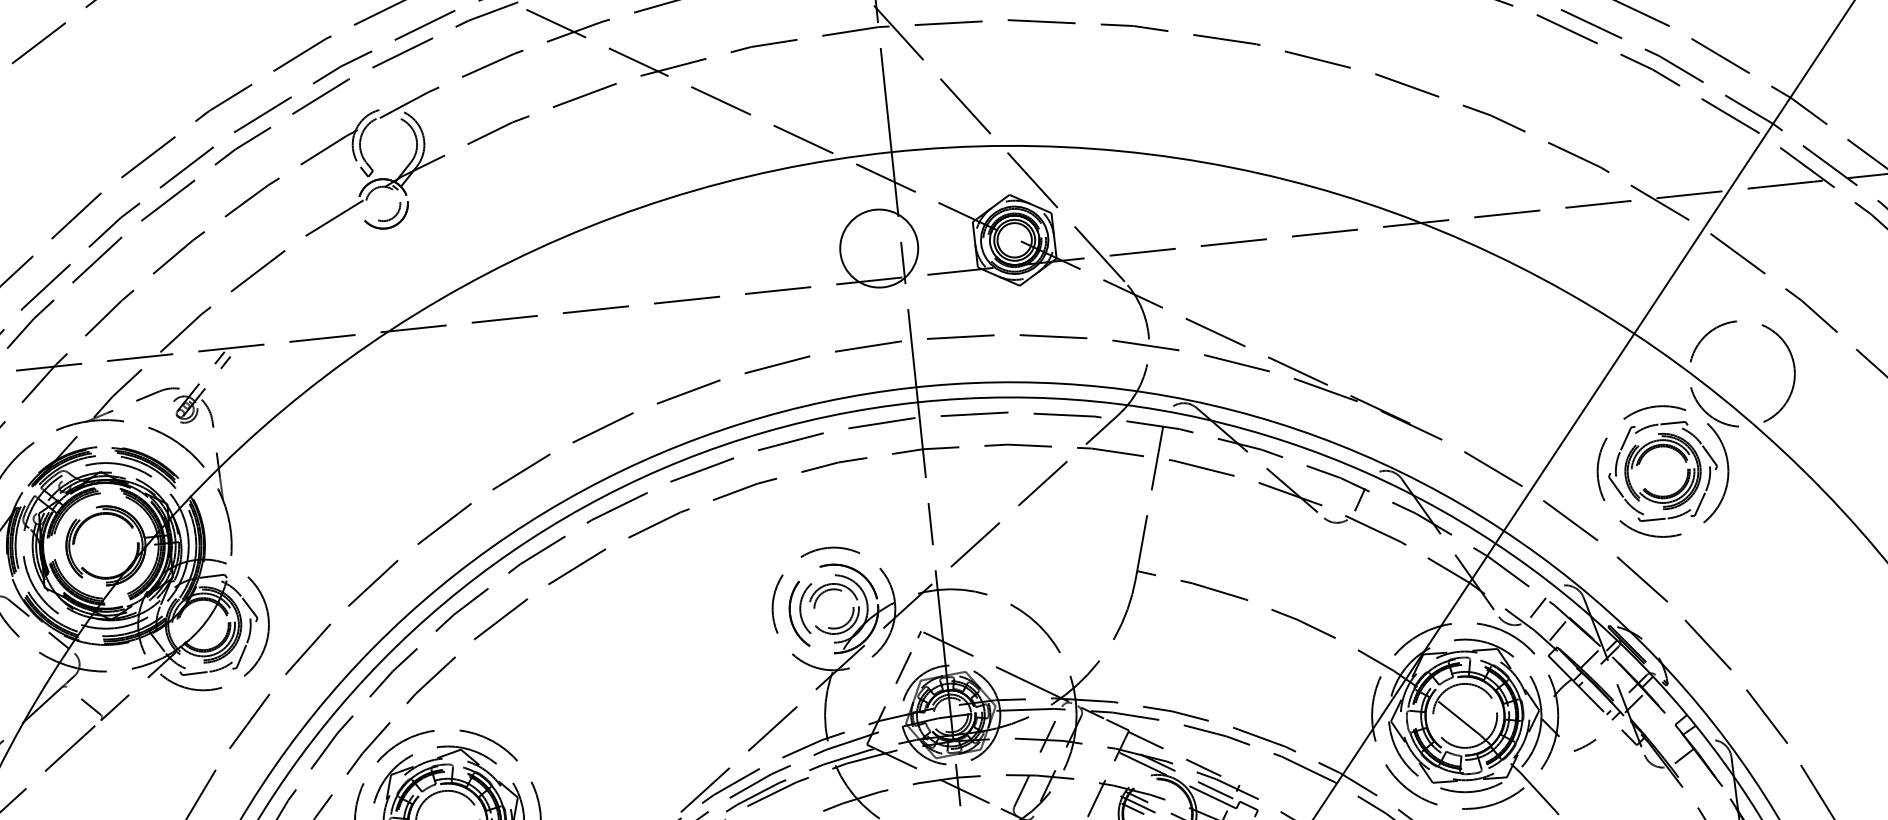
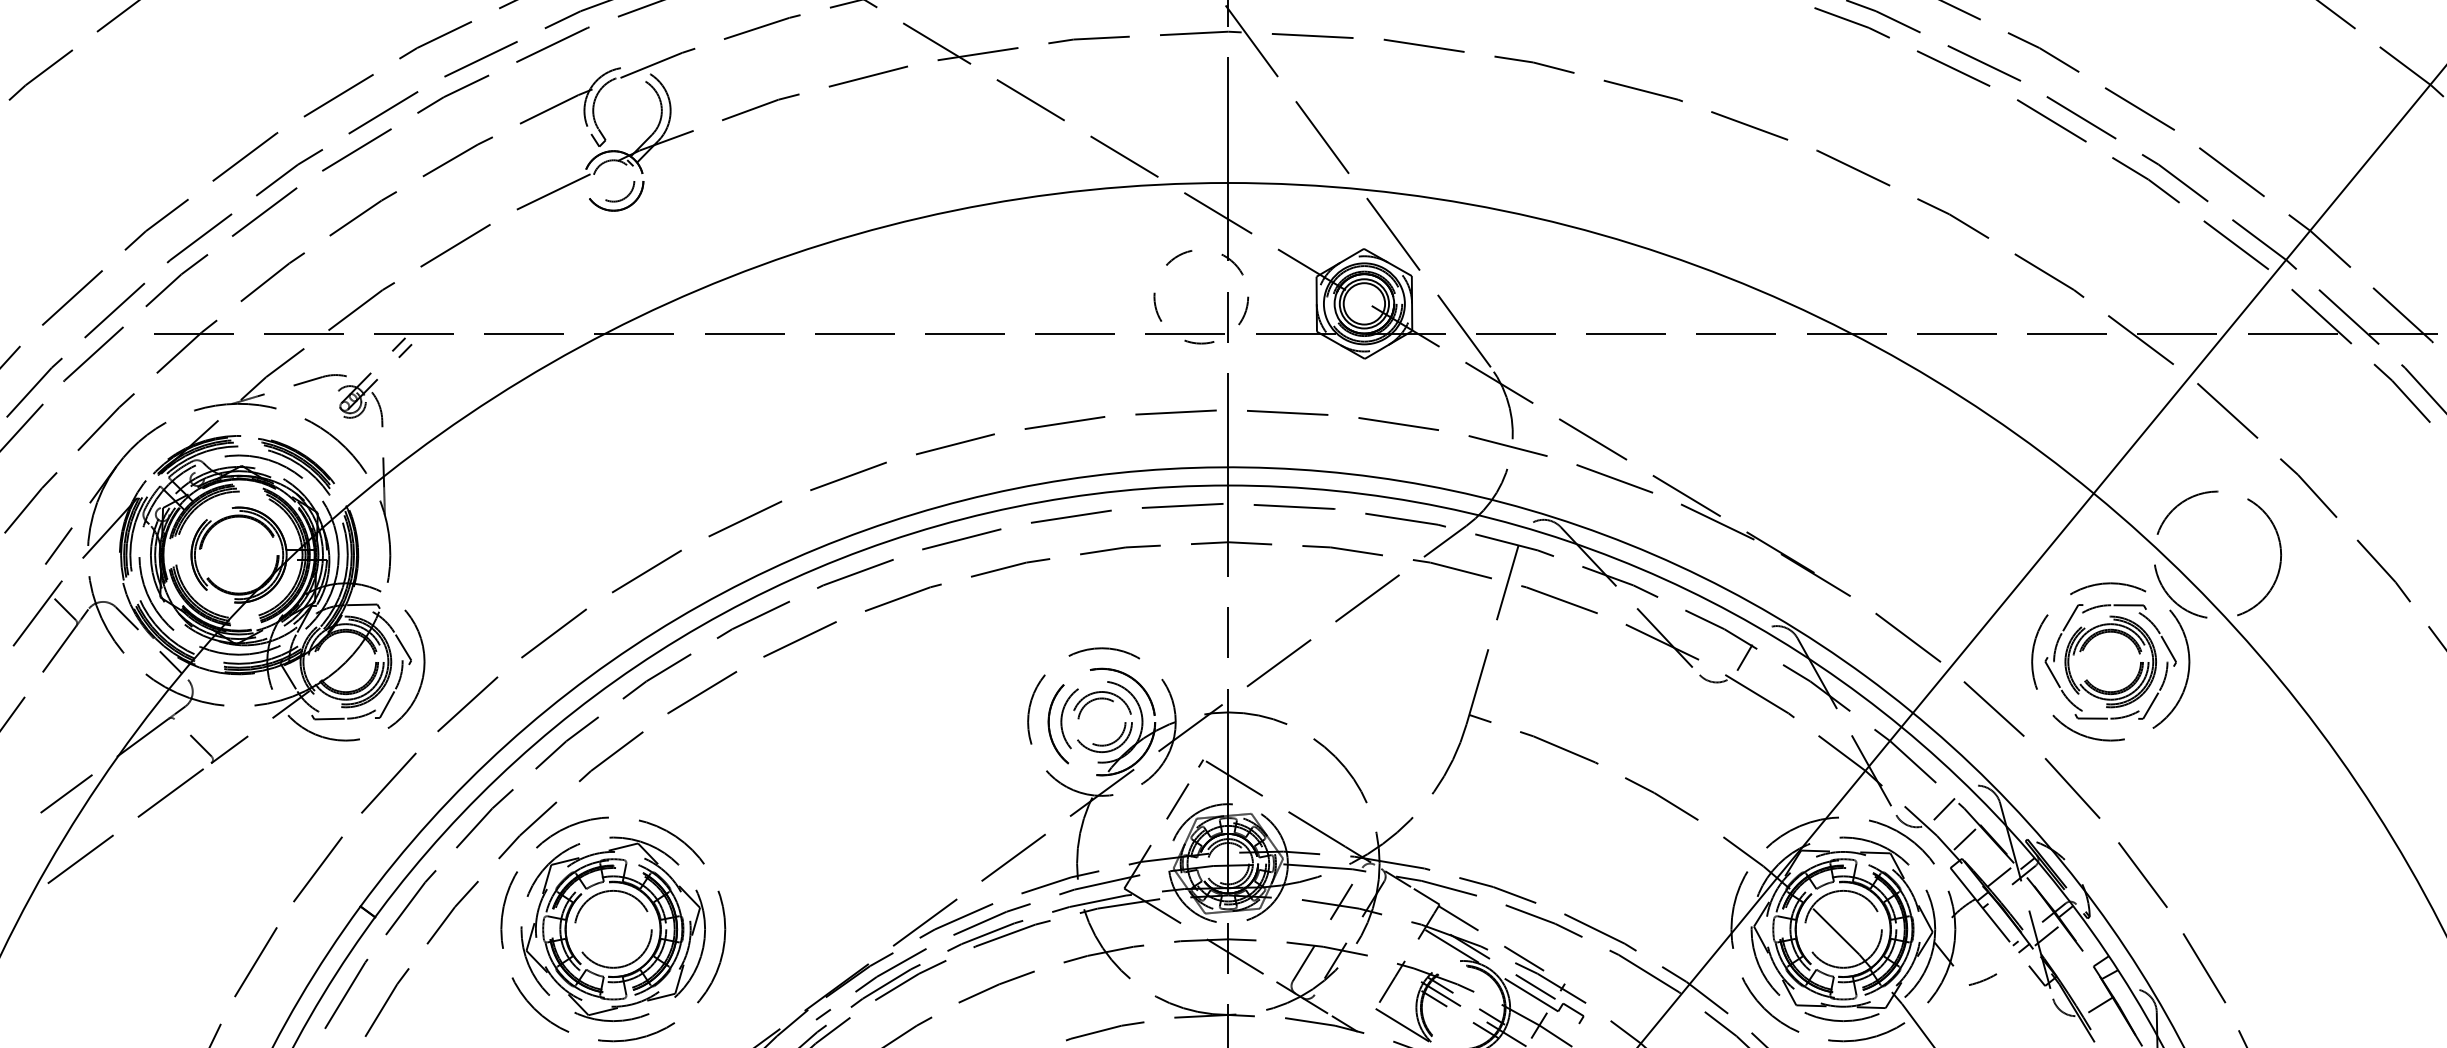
circle: (879, 248) -> (1201, 296), solid -> dashed

